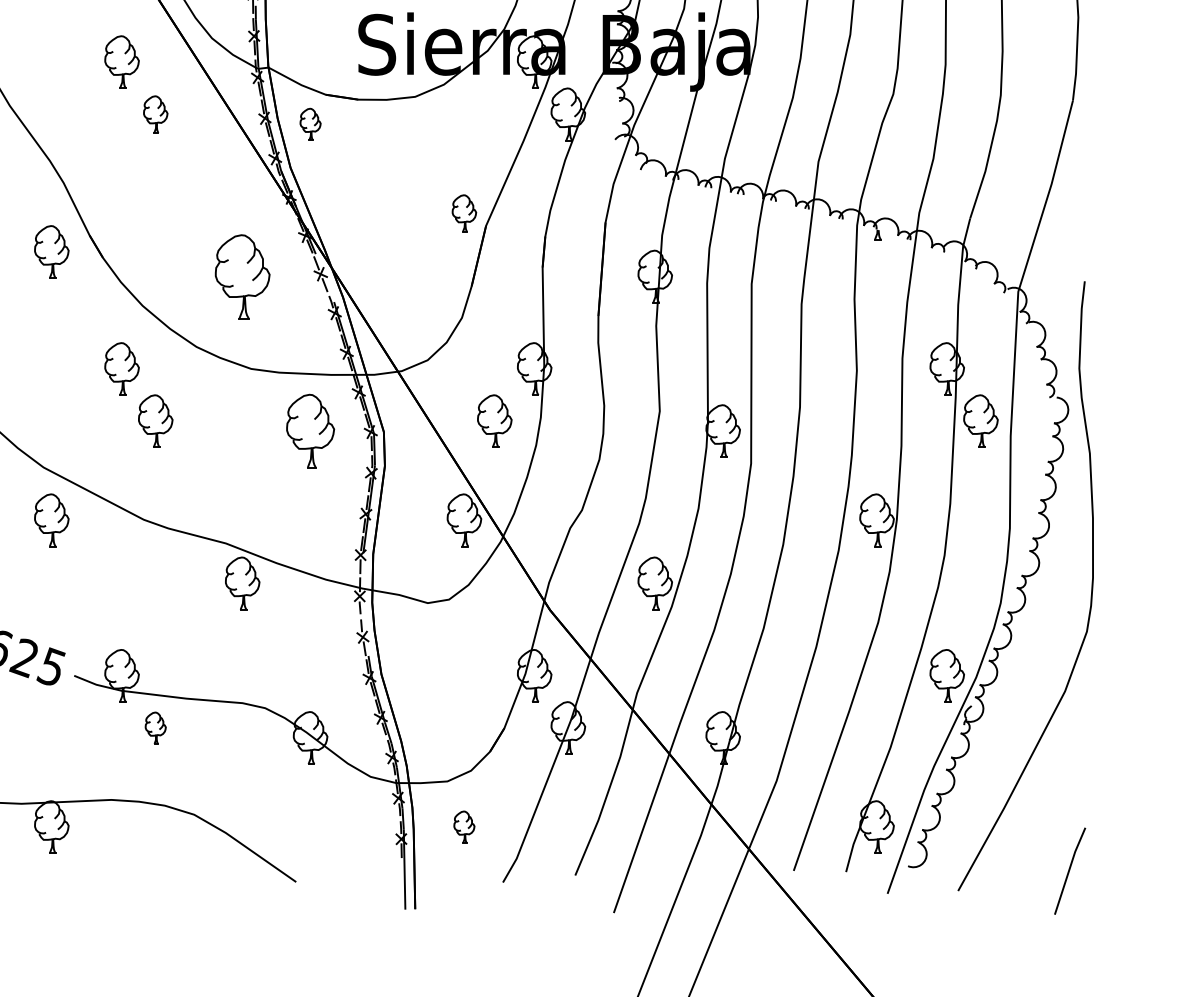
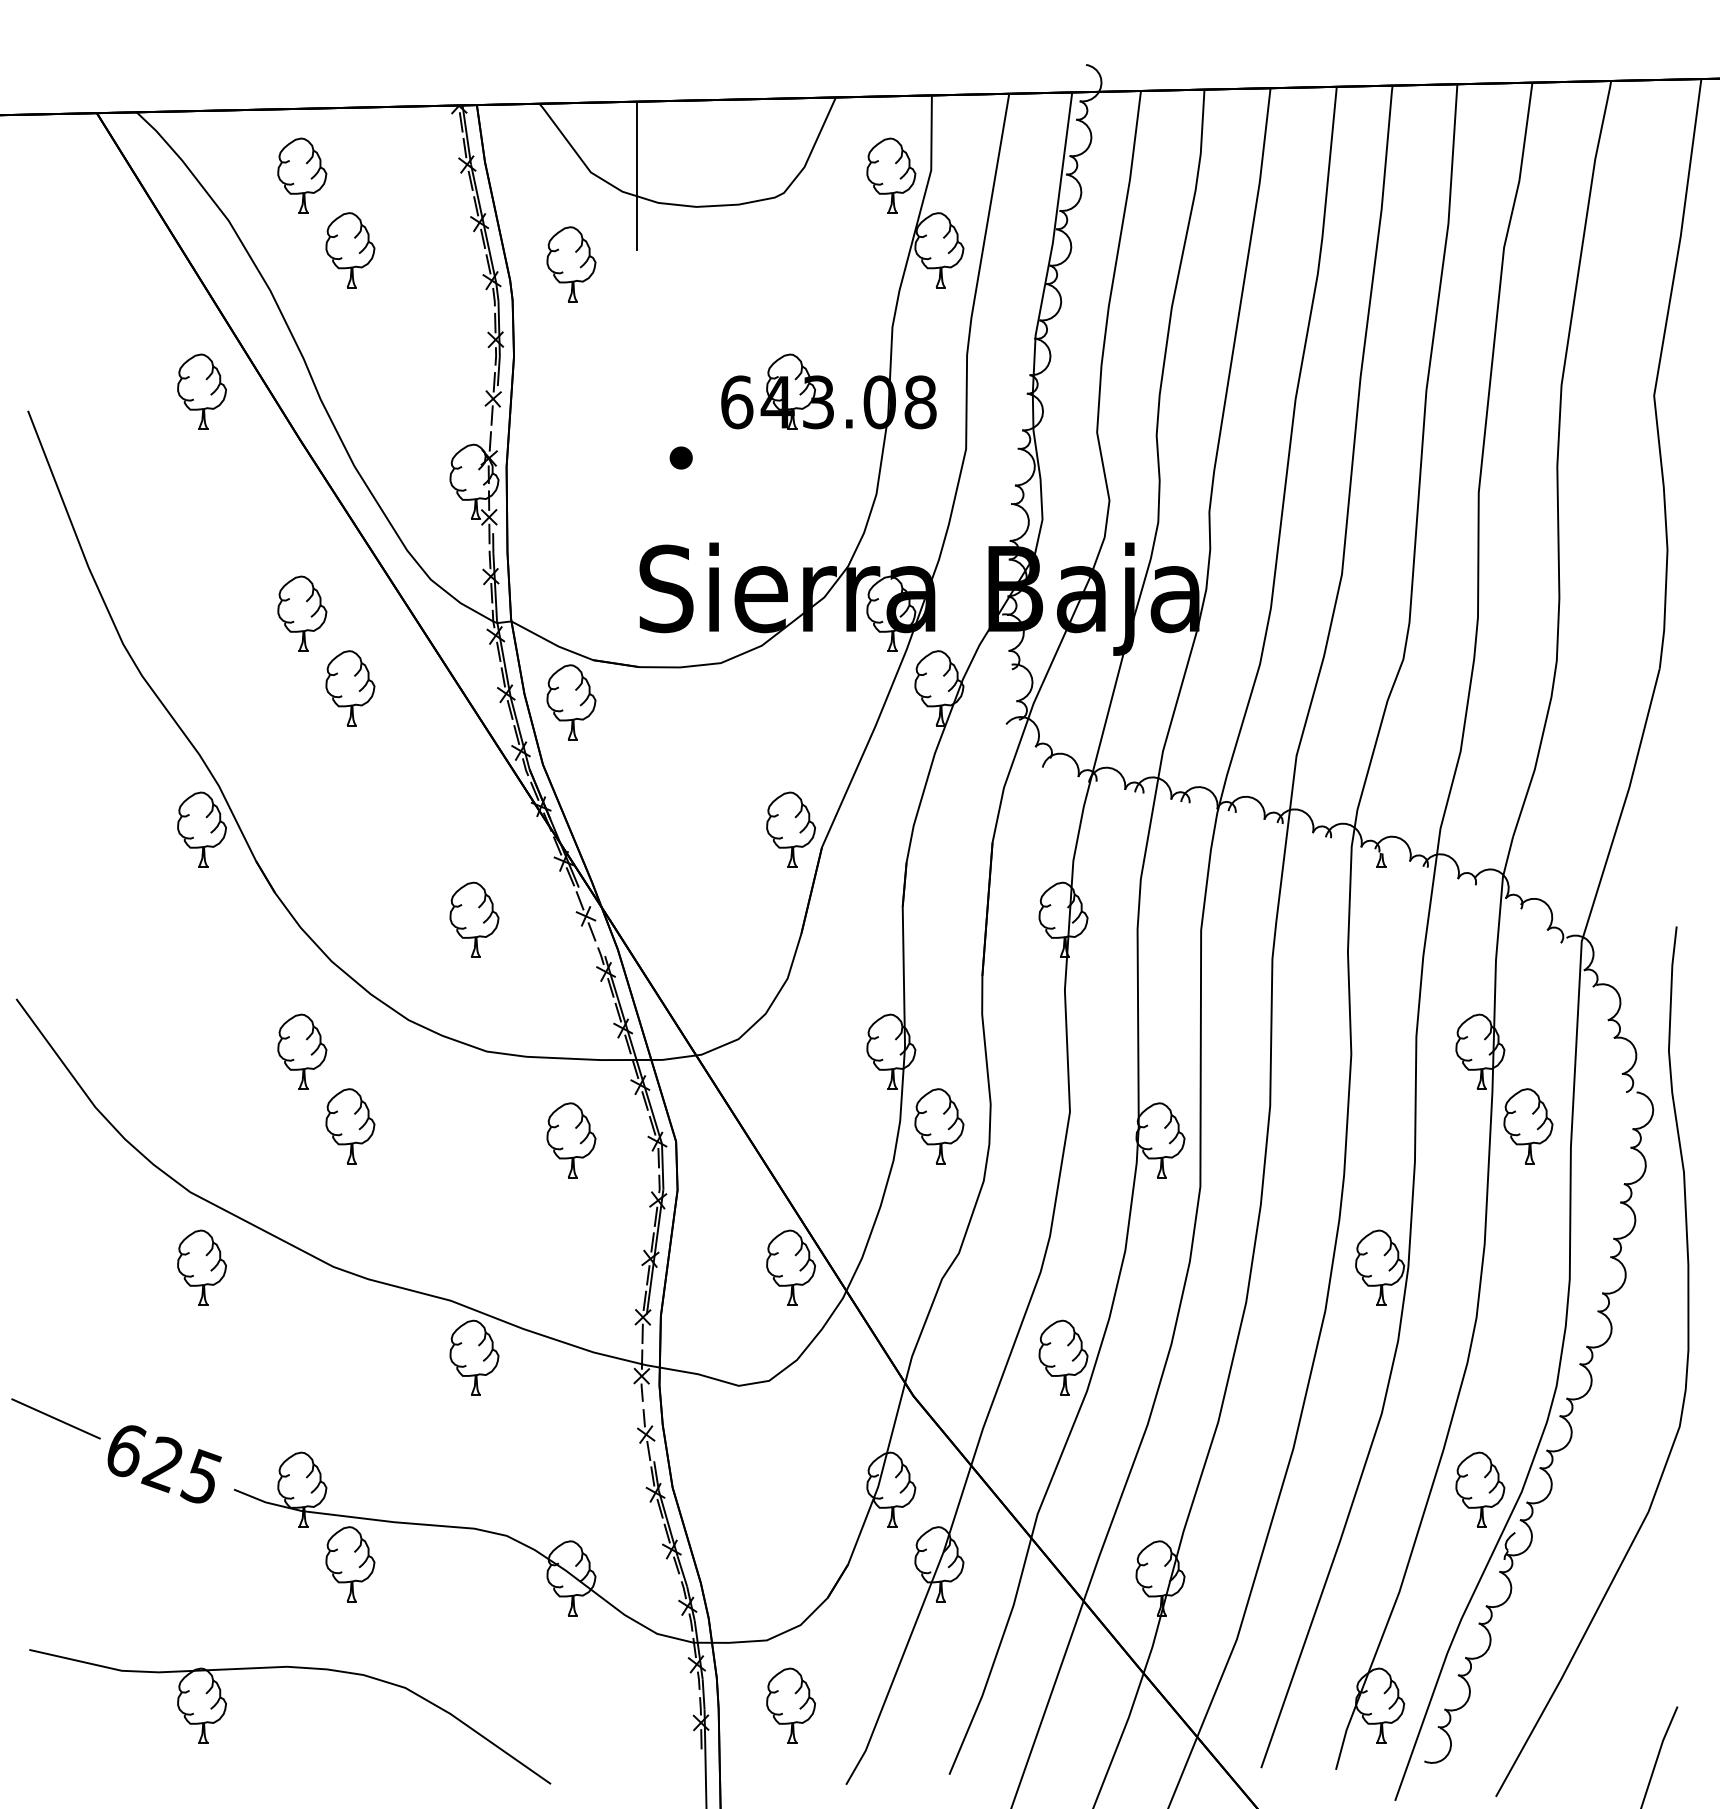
part: (155, 114) -> (350, 688), size x1.43
part: (310, 124) -> (571, 702), size x1.67
part: (464, 213) -> (790, 829), size x1.43
part: (51, 251) -> (201, 829), moved
part: (242, 276) -> (474, 919), size x0.62
part: (494, 421) -> (939, 1126), moved
part: (310, 431) -> (571, 1140), size x0.71
part: (155, 728) -> (350, 1564), size x1.67
part: (464, 827) -> (790, 1705), size x1.67

